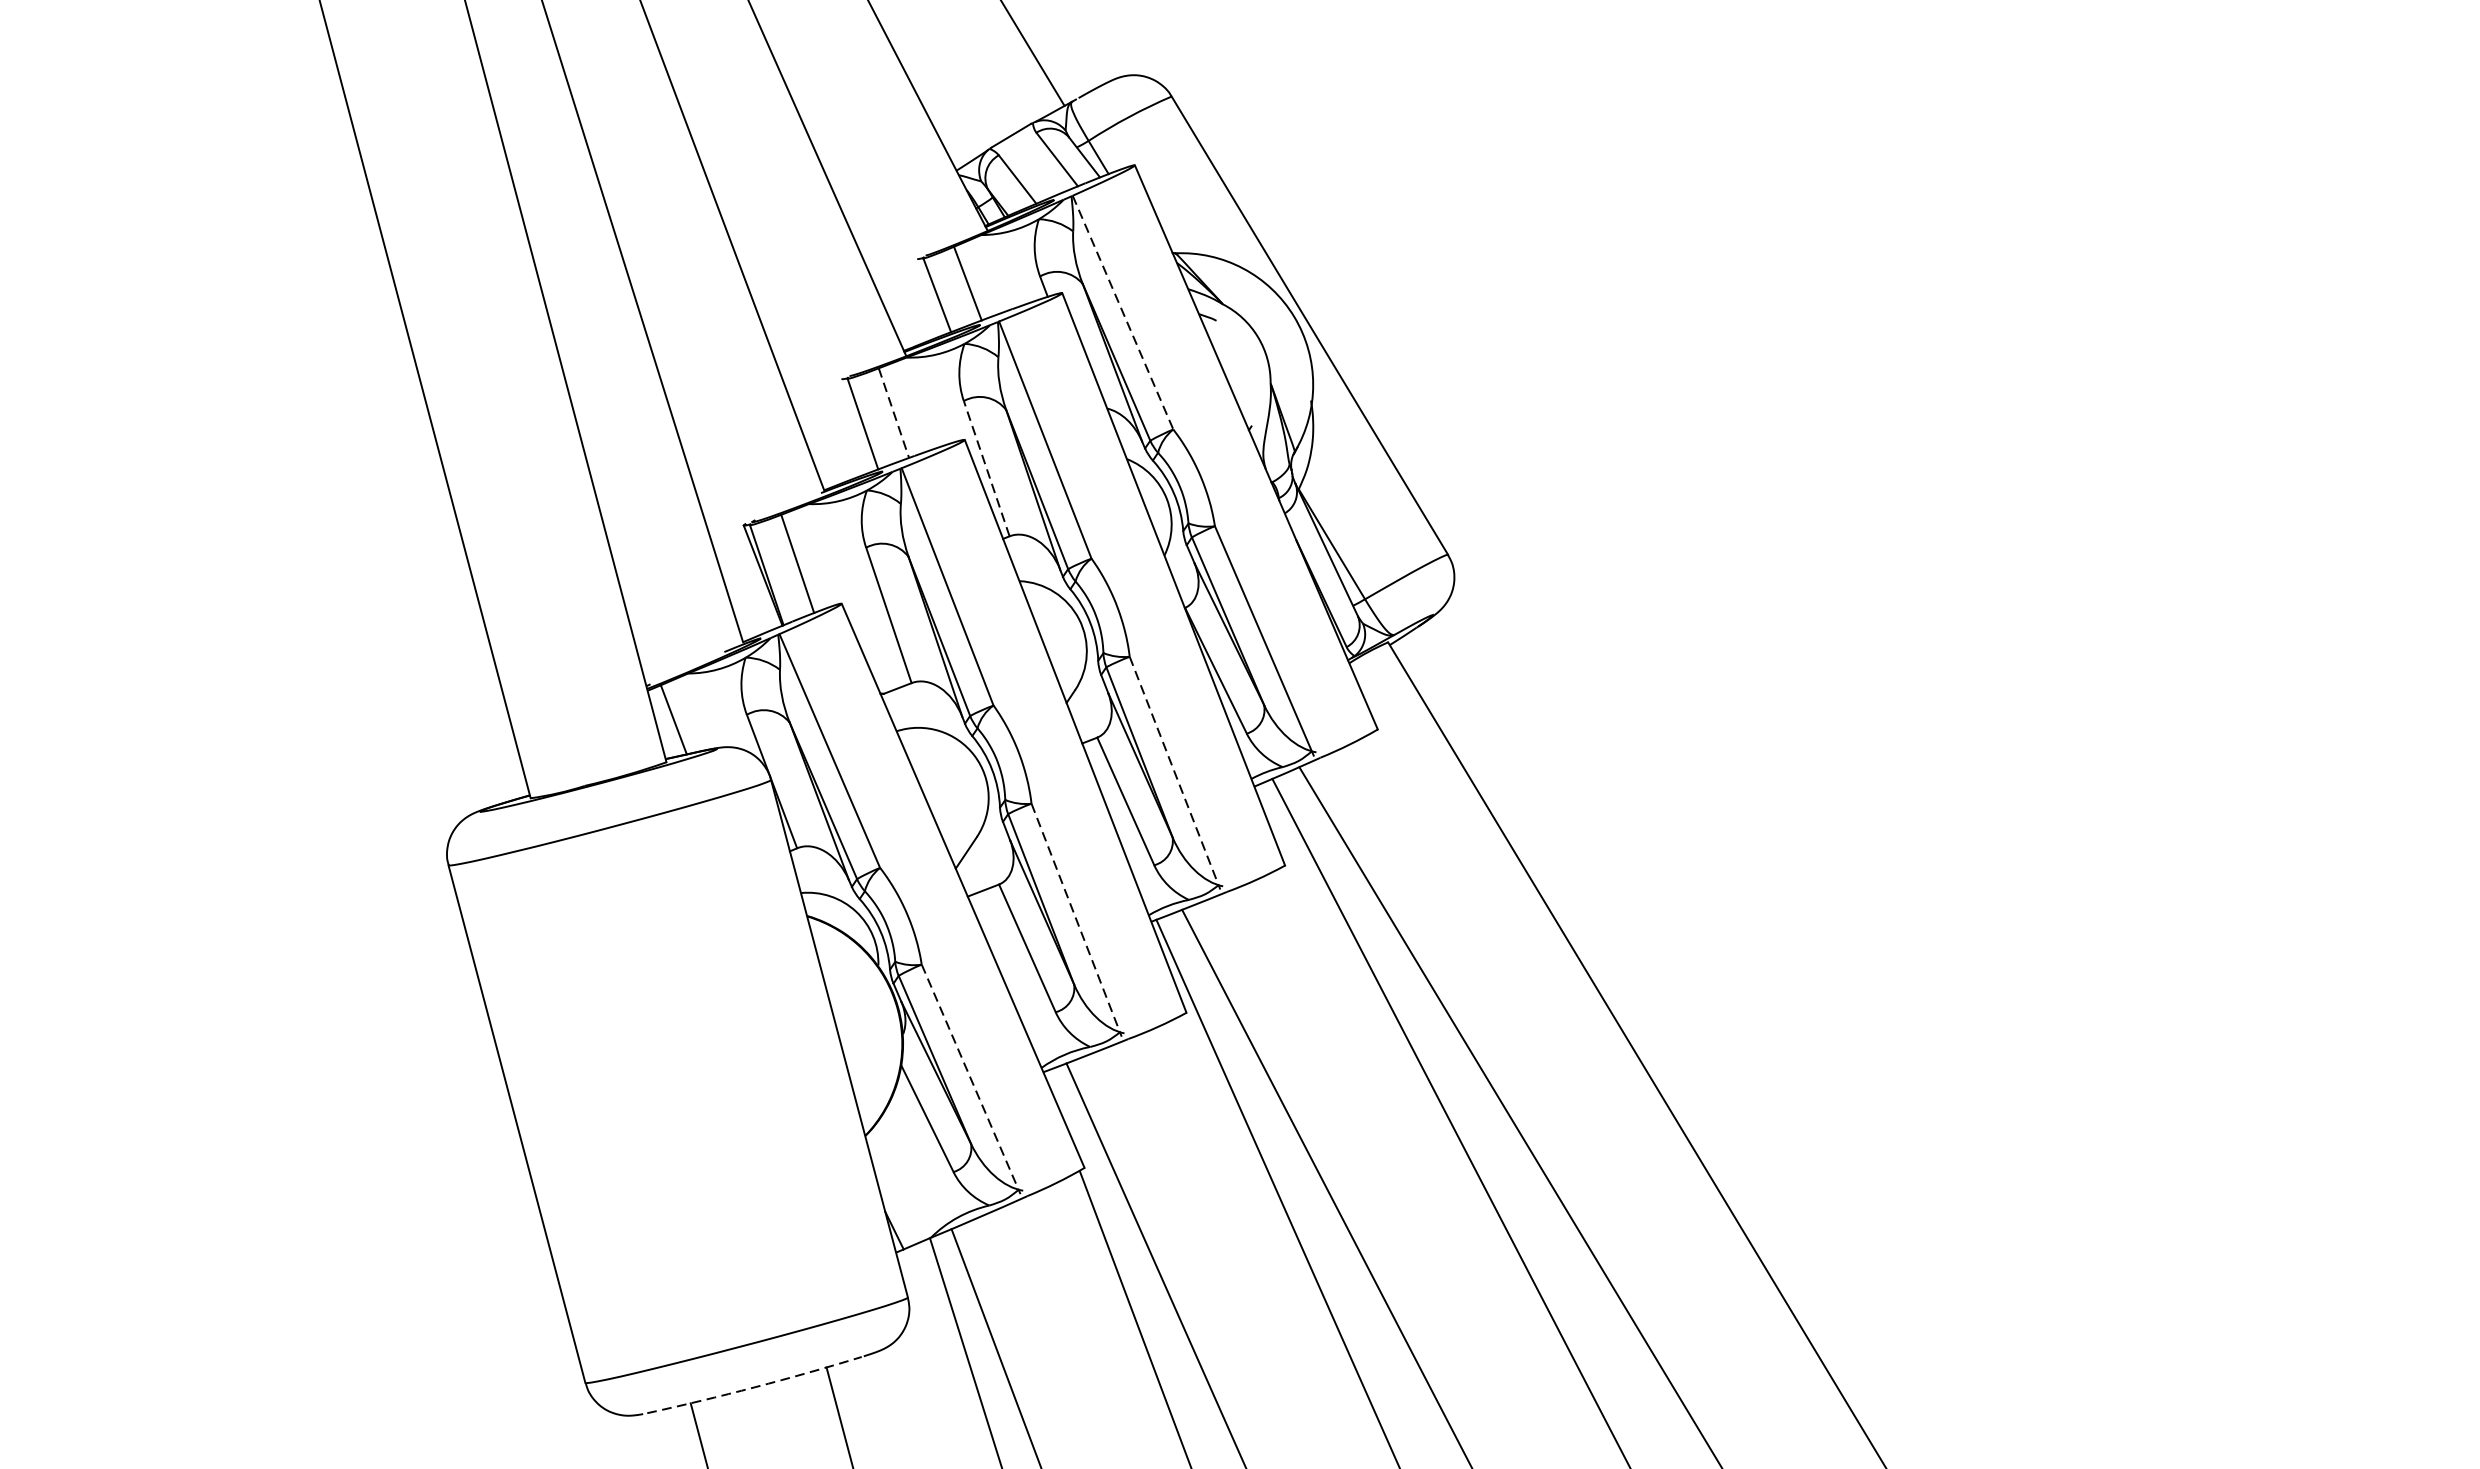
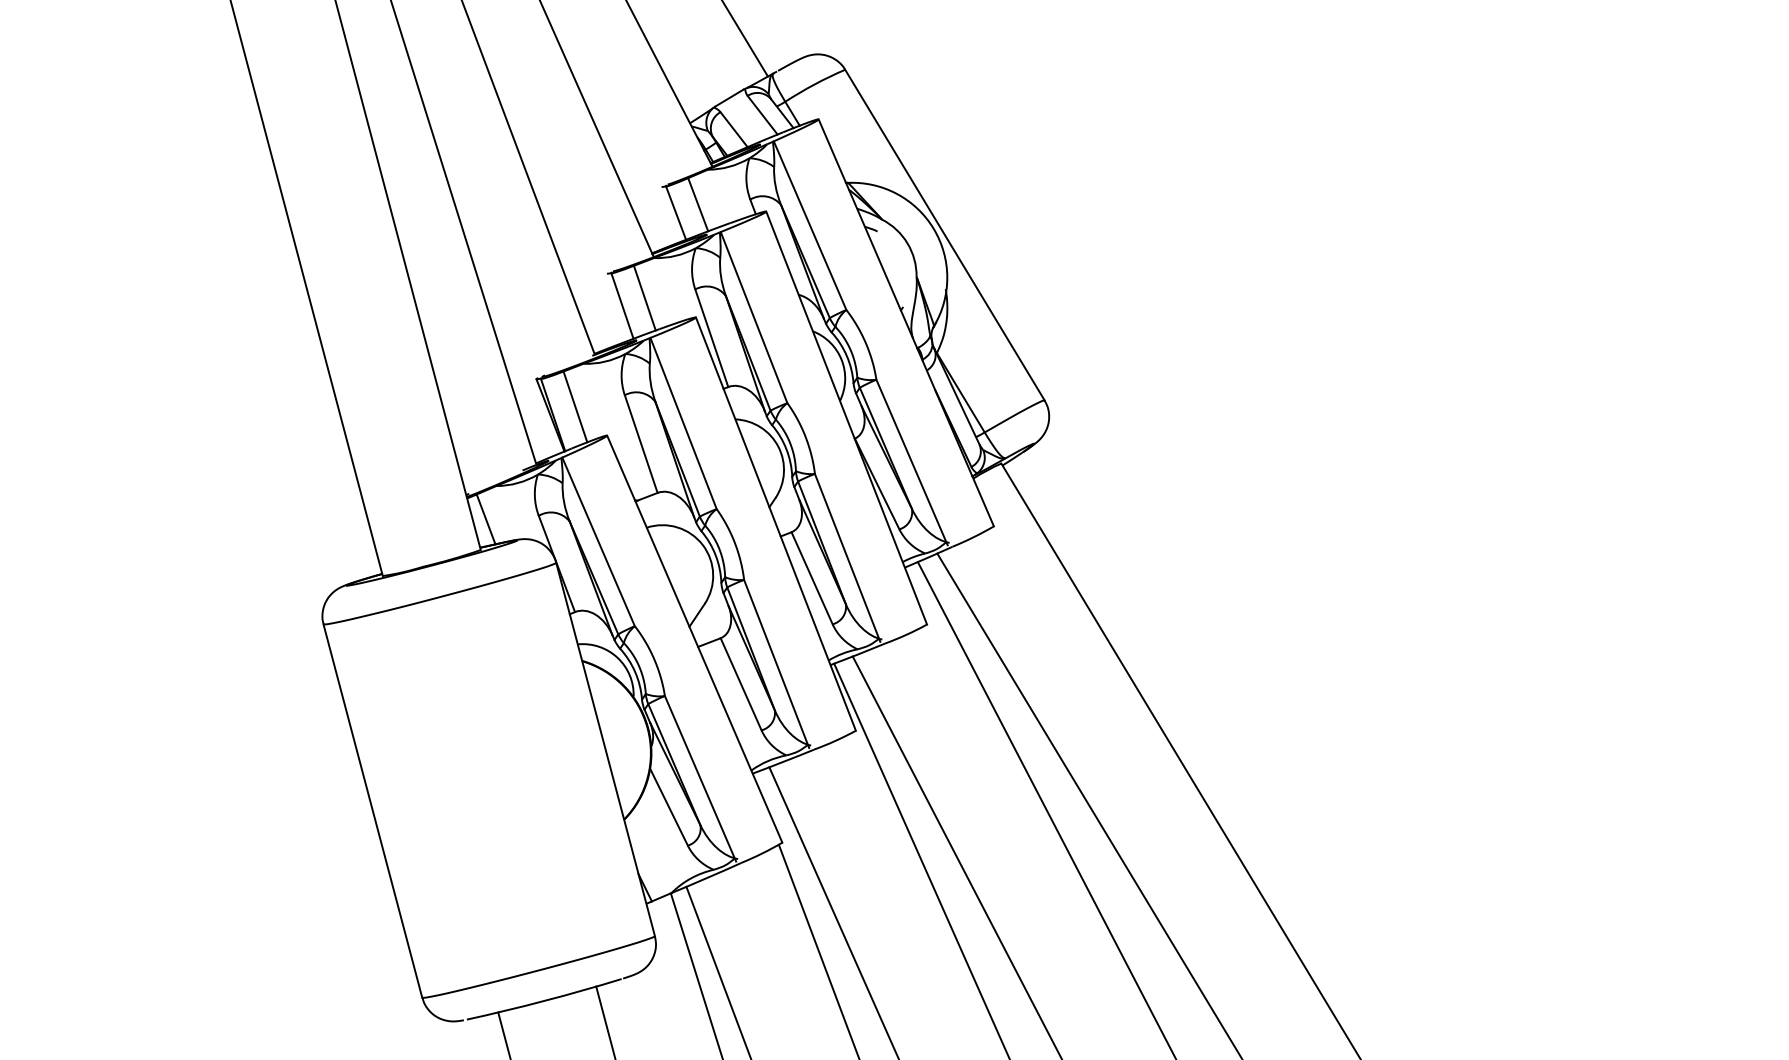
line: (1123, 312) -> (810, 225), dashed -> solid
line: (894, 413) -> (645, 298), dashed -> solid
line: (986, 469) -> (711, 338), dashed -> solid
line: (1174, 774) -> (847, 558), dashed -> solid
line: (1076, 920) -> (776, 664), dashed -> solid
line: (971, 1080) -> (700, 779), dashed -> solid
arc: (754, 1386) -> (544, 1000), dashed -> solid

